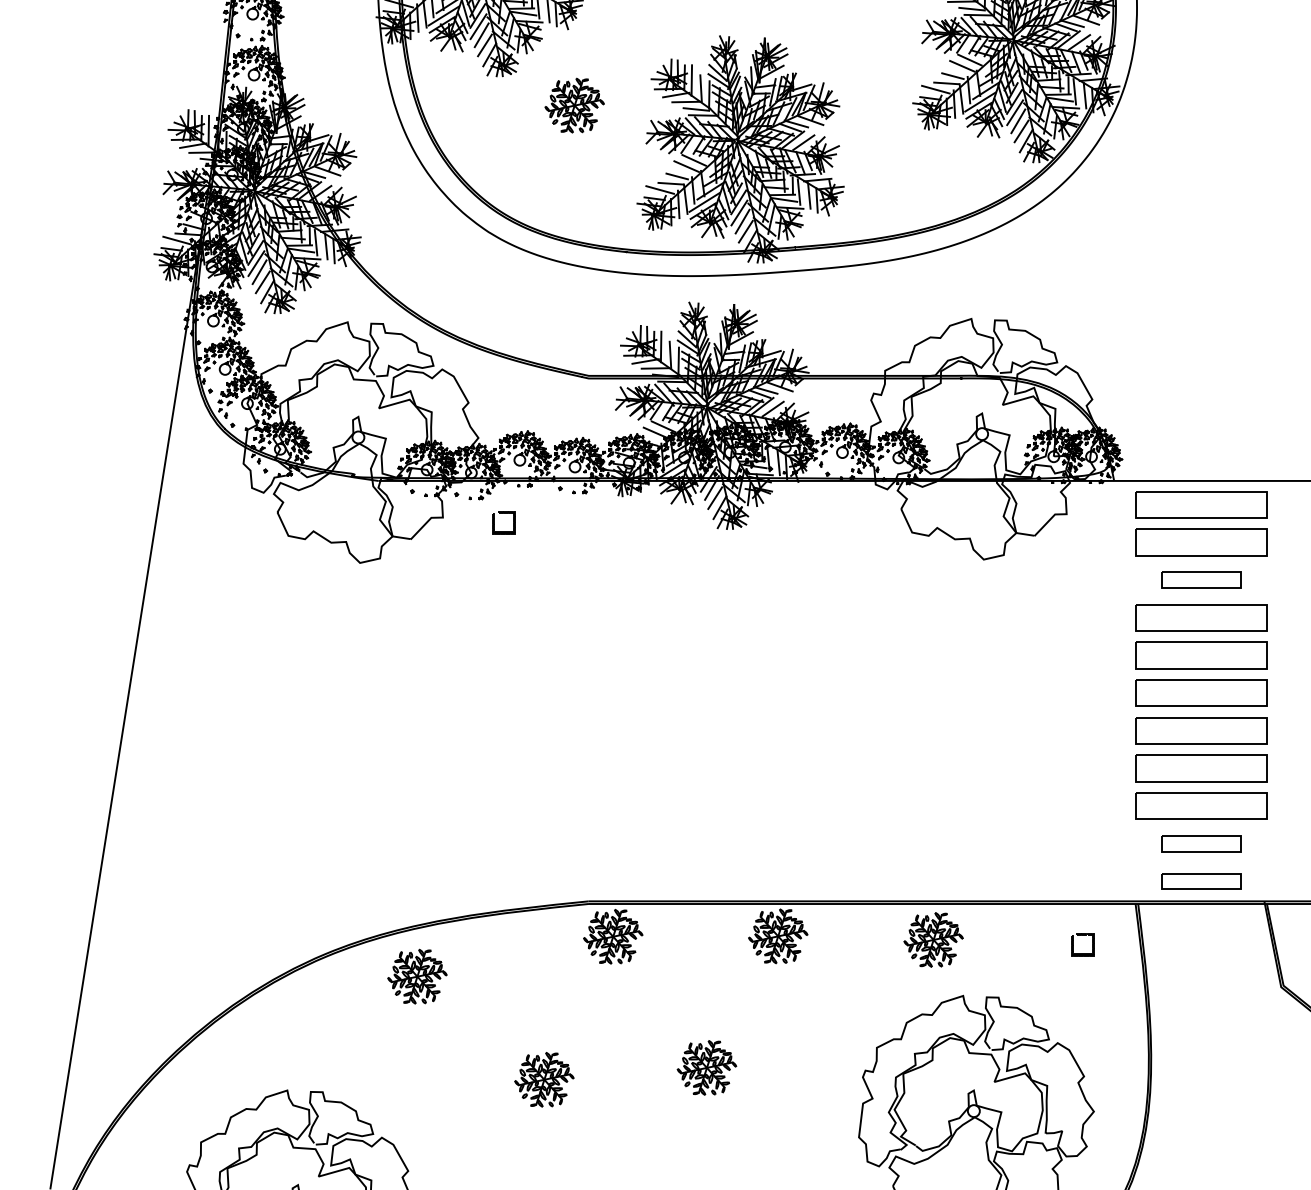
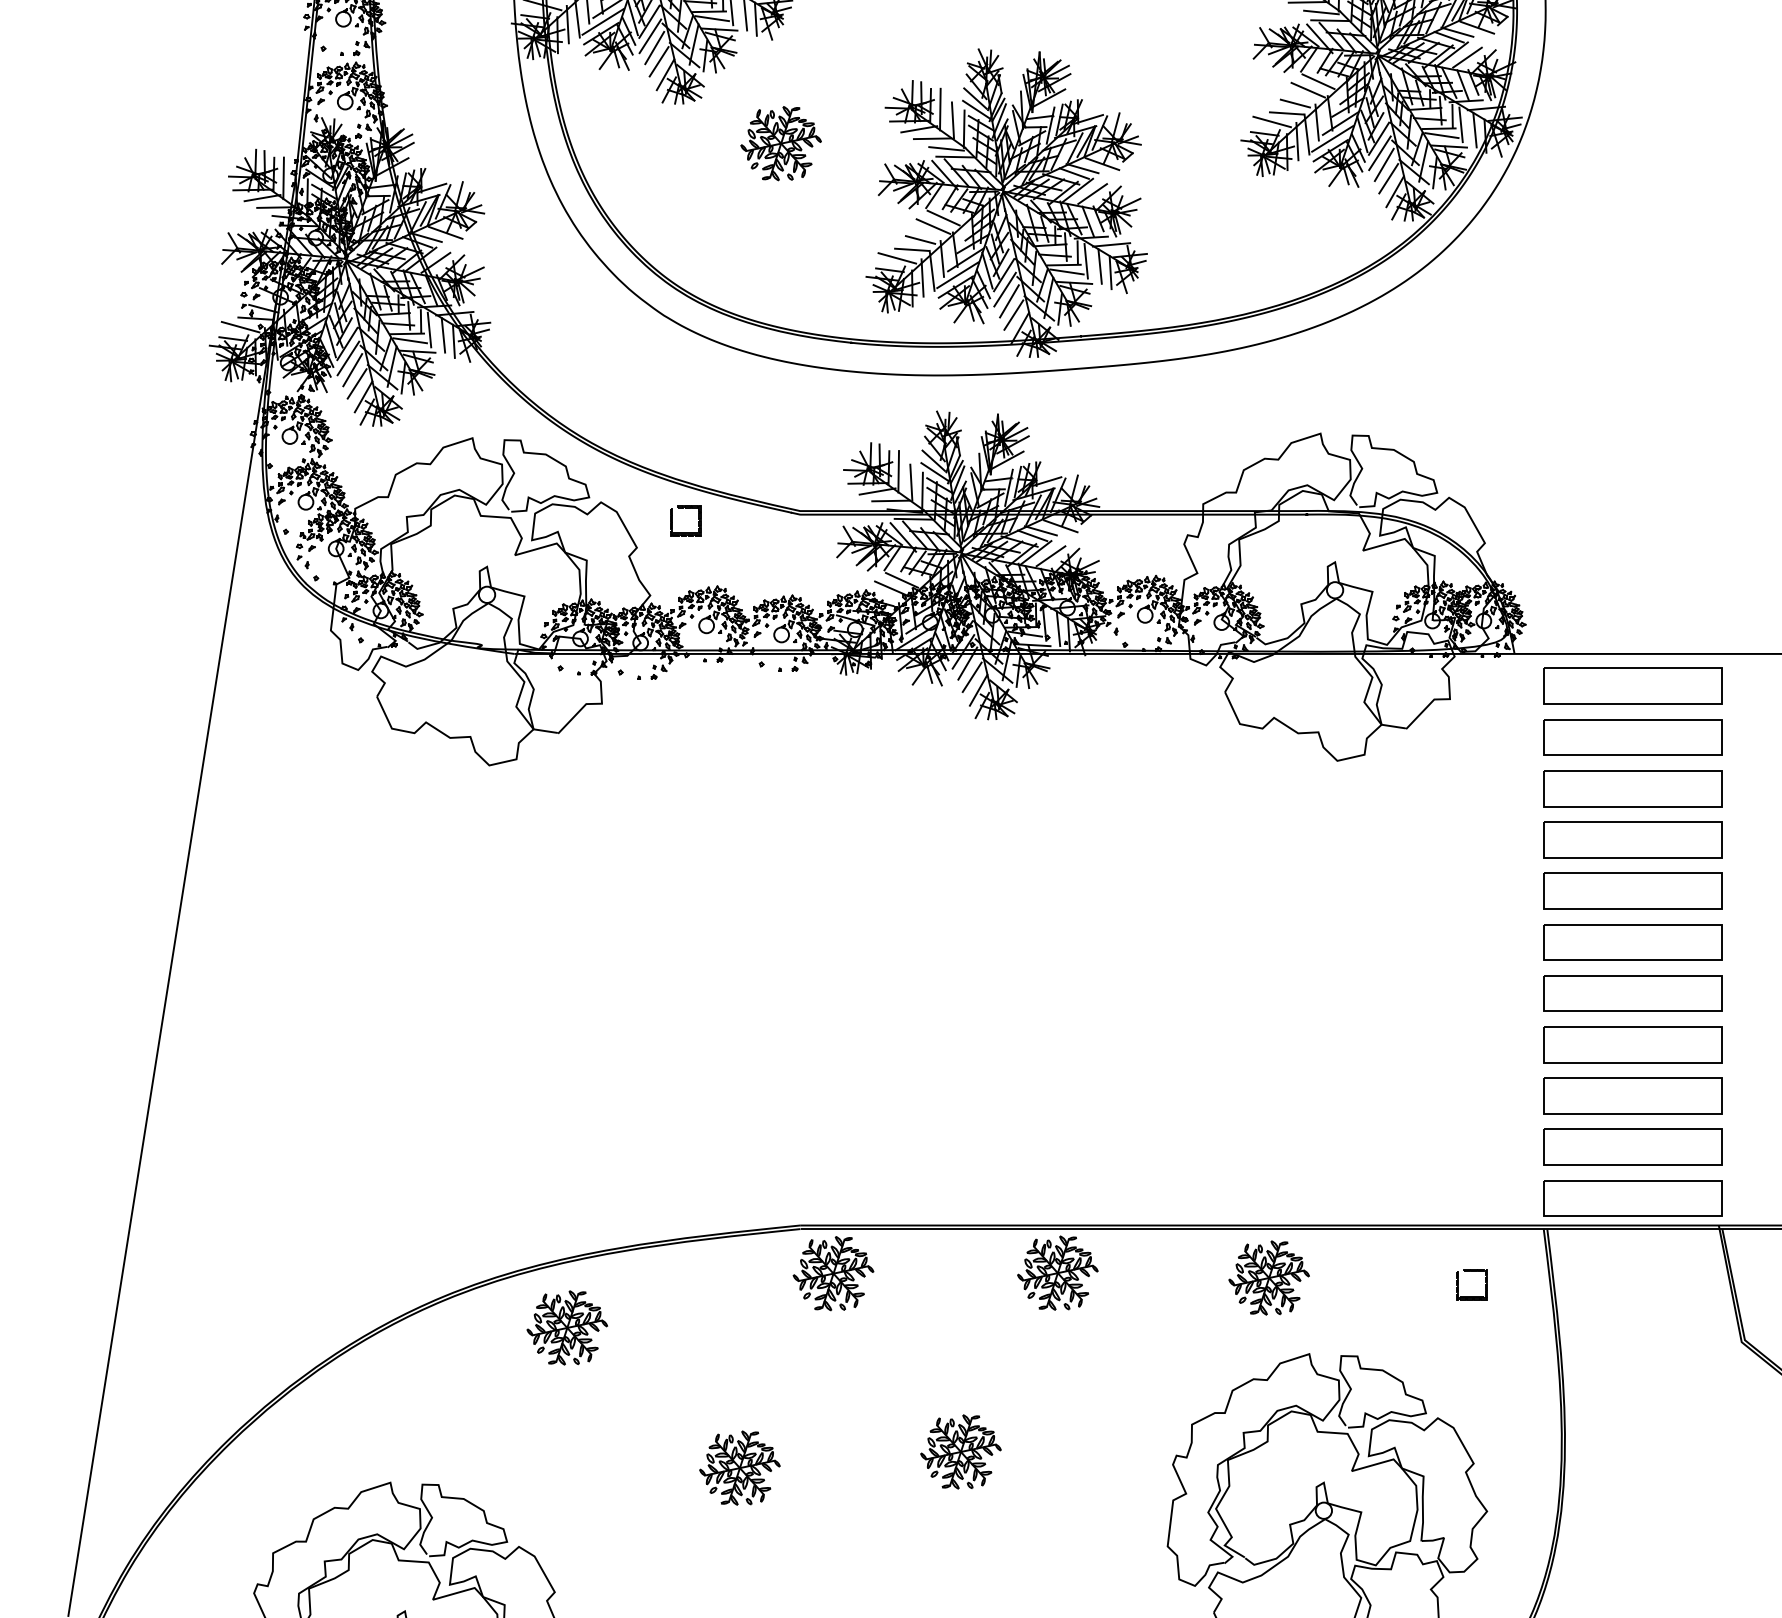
part: (504, 513) -> (685, 508), moved
part: (1200, 579) -> (1632, 788), size x1.67
part: (1200, 843) -> (1632, 1146), size x1.67
part: (1200, 881) -> (1632, 1198), size x1.67

